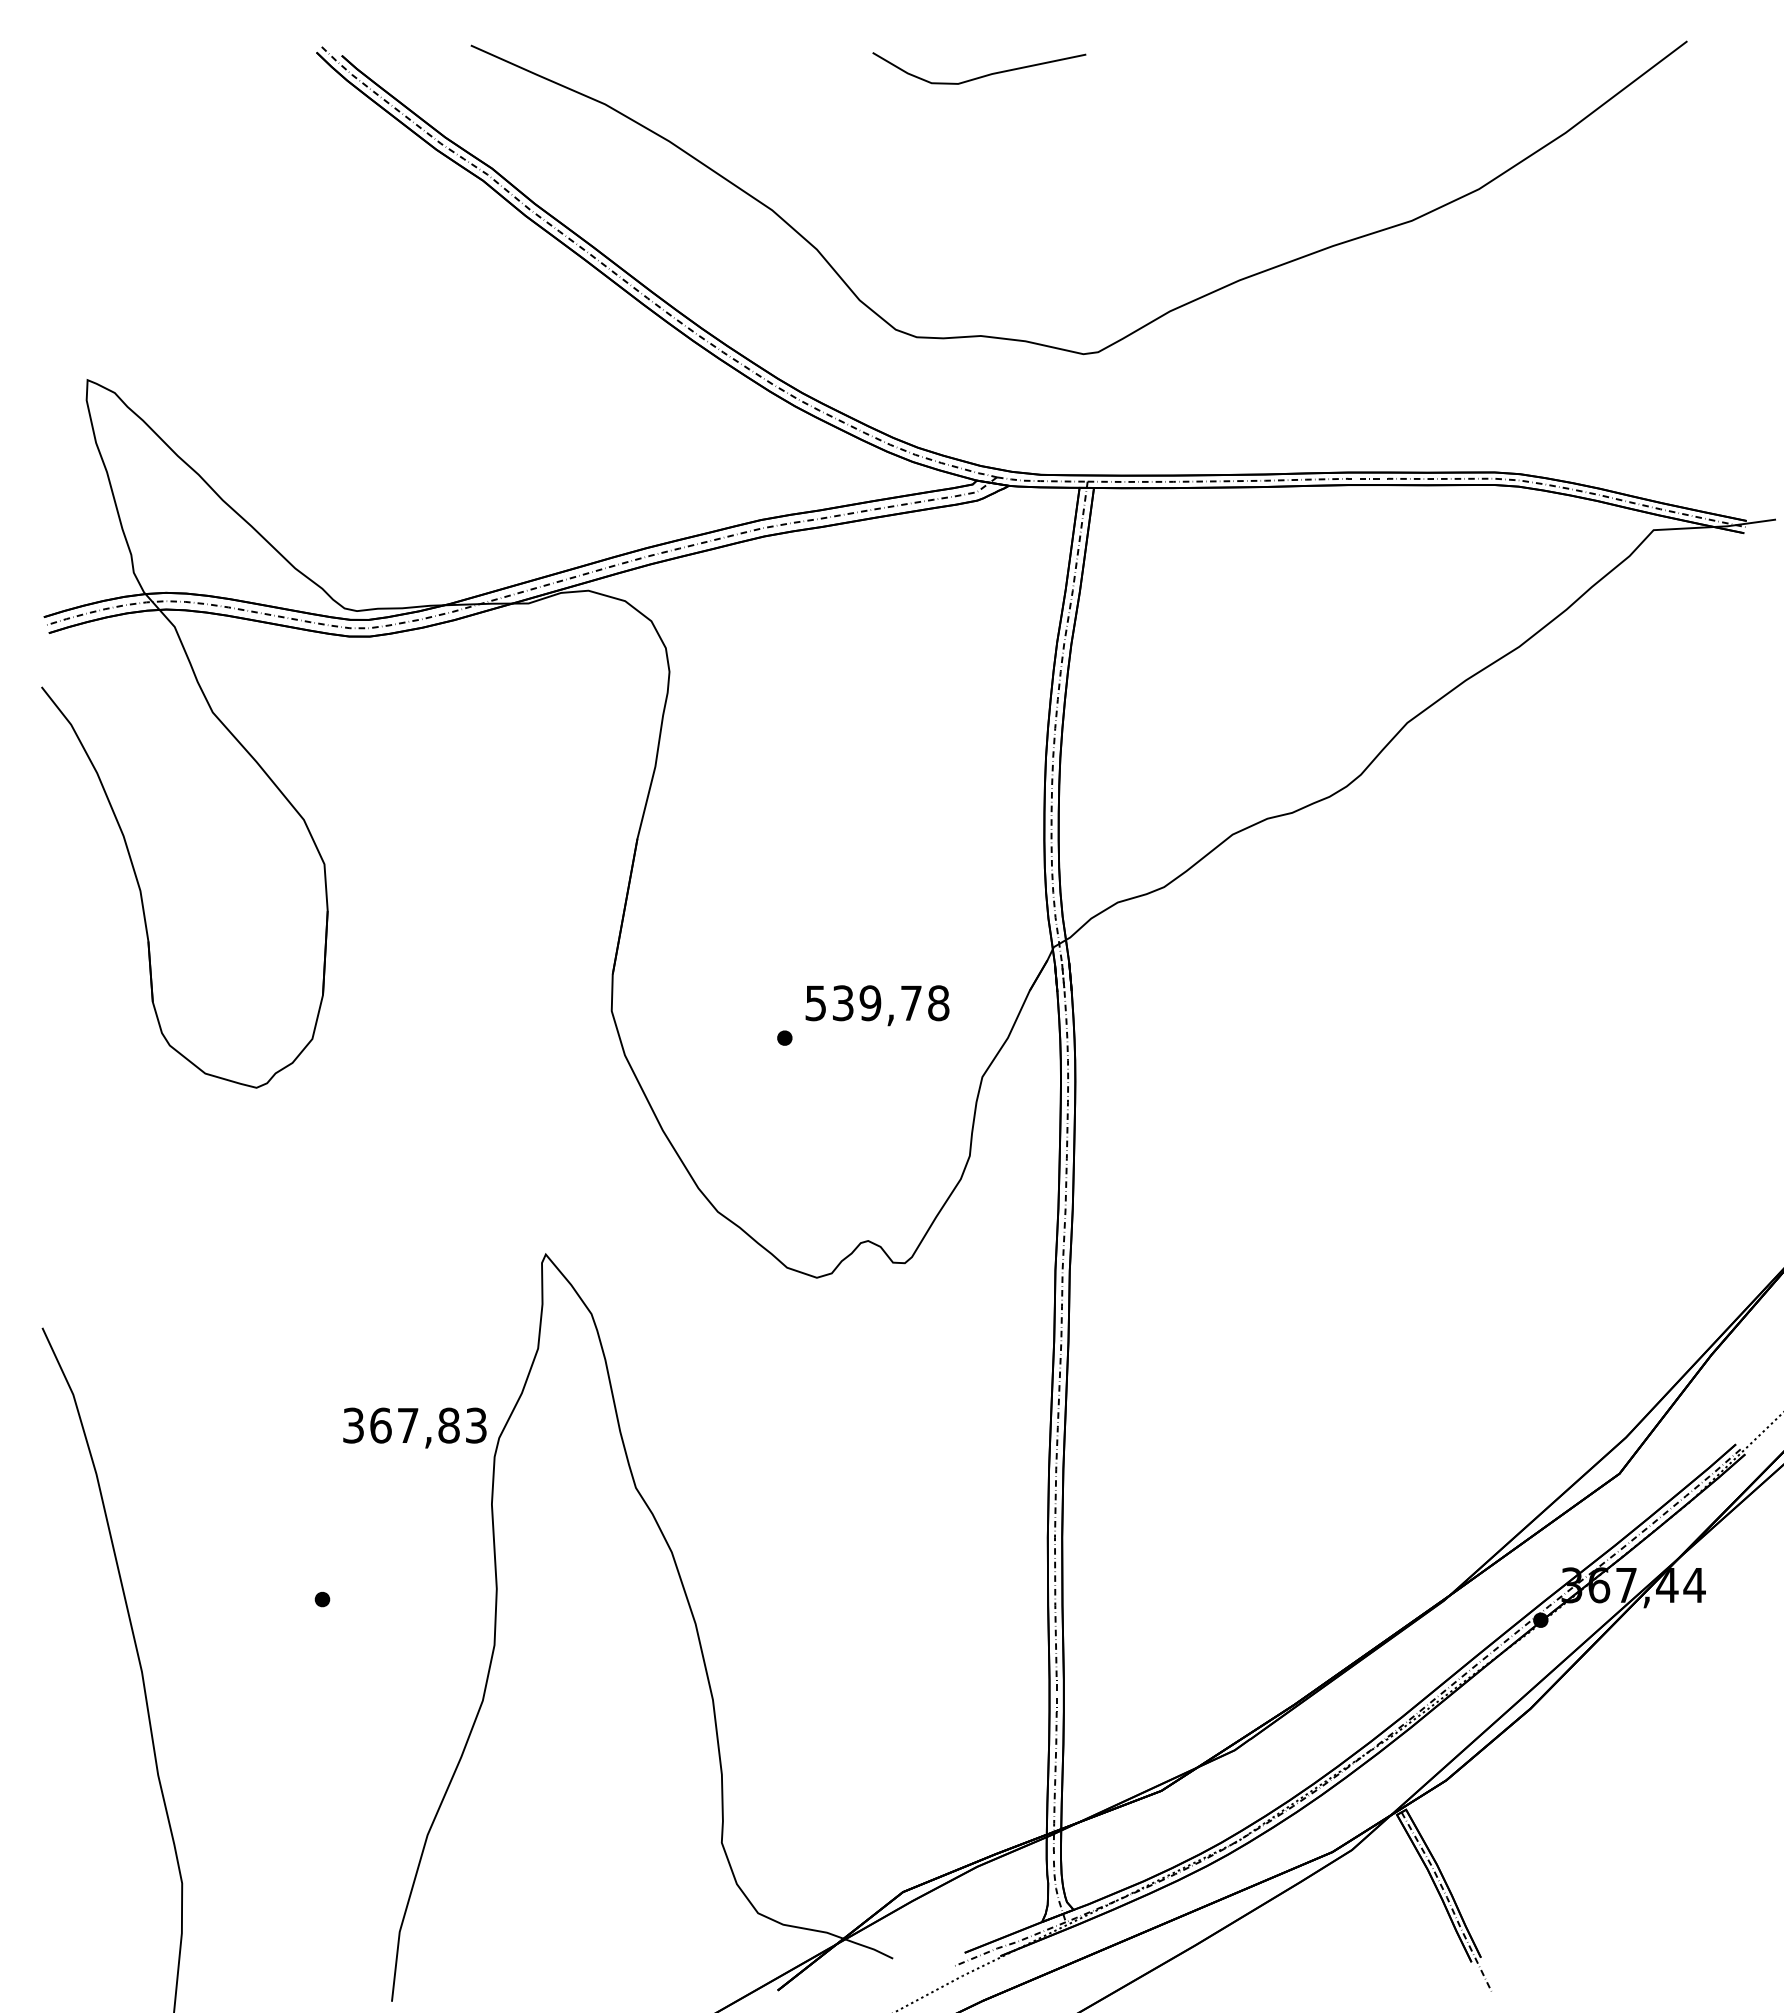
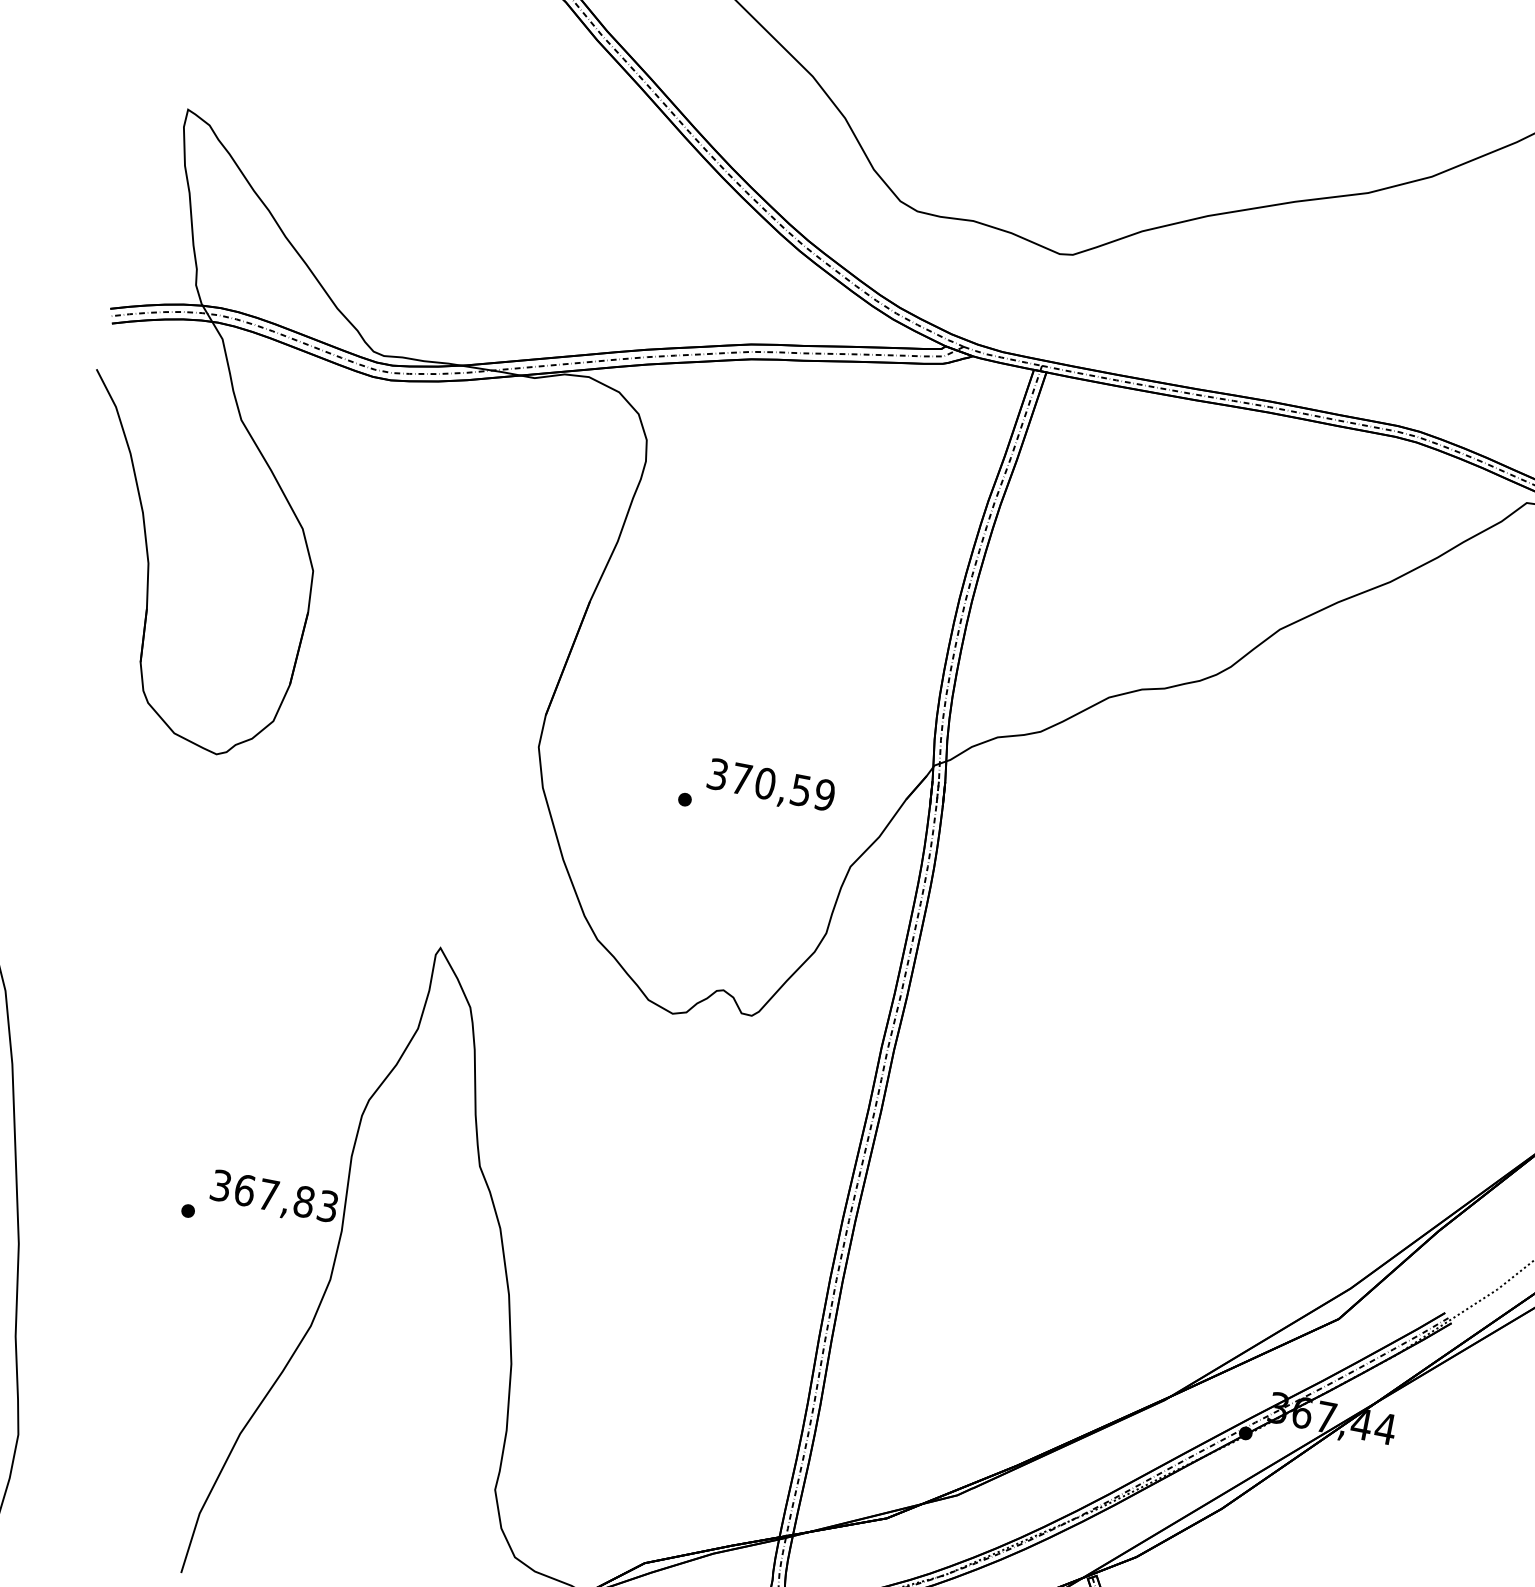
text: (877, 1003) -> (771, 785), 539,78 -> 370,59
text: (414, 1427) -> (273, 1197), moved

